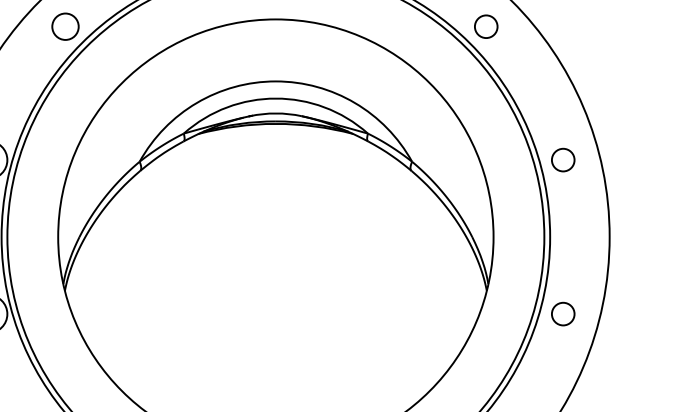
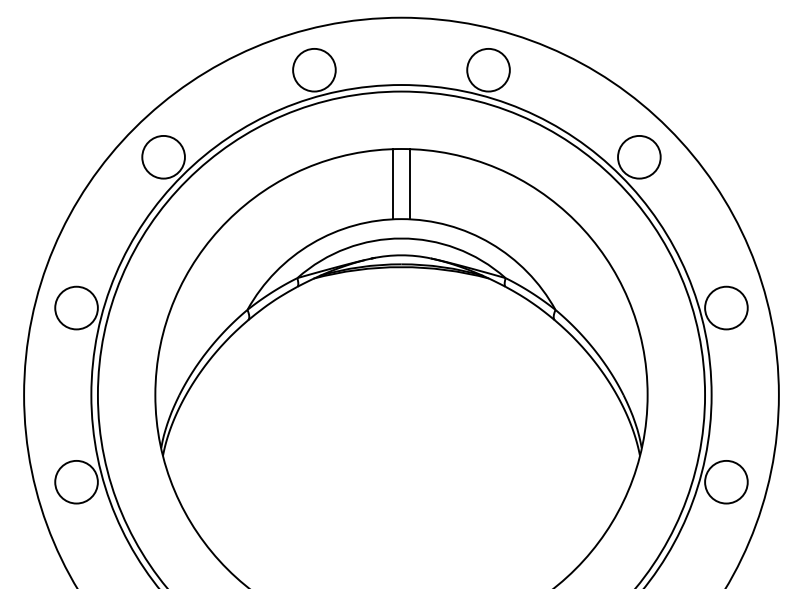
circle: (65, 26) -> (163, 156), size x1.43
circle: (486, 26) -> (639, 156), size x1.67
line: (268, 50) -> (393, 184), added
line: (282, 50) -> (409, 184), added
circle: (563, 159) -> (726, 307), size x1.67
circle: (563, 313) -> (726, 481), size x1.67

